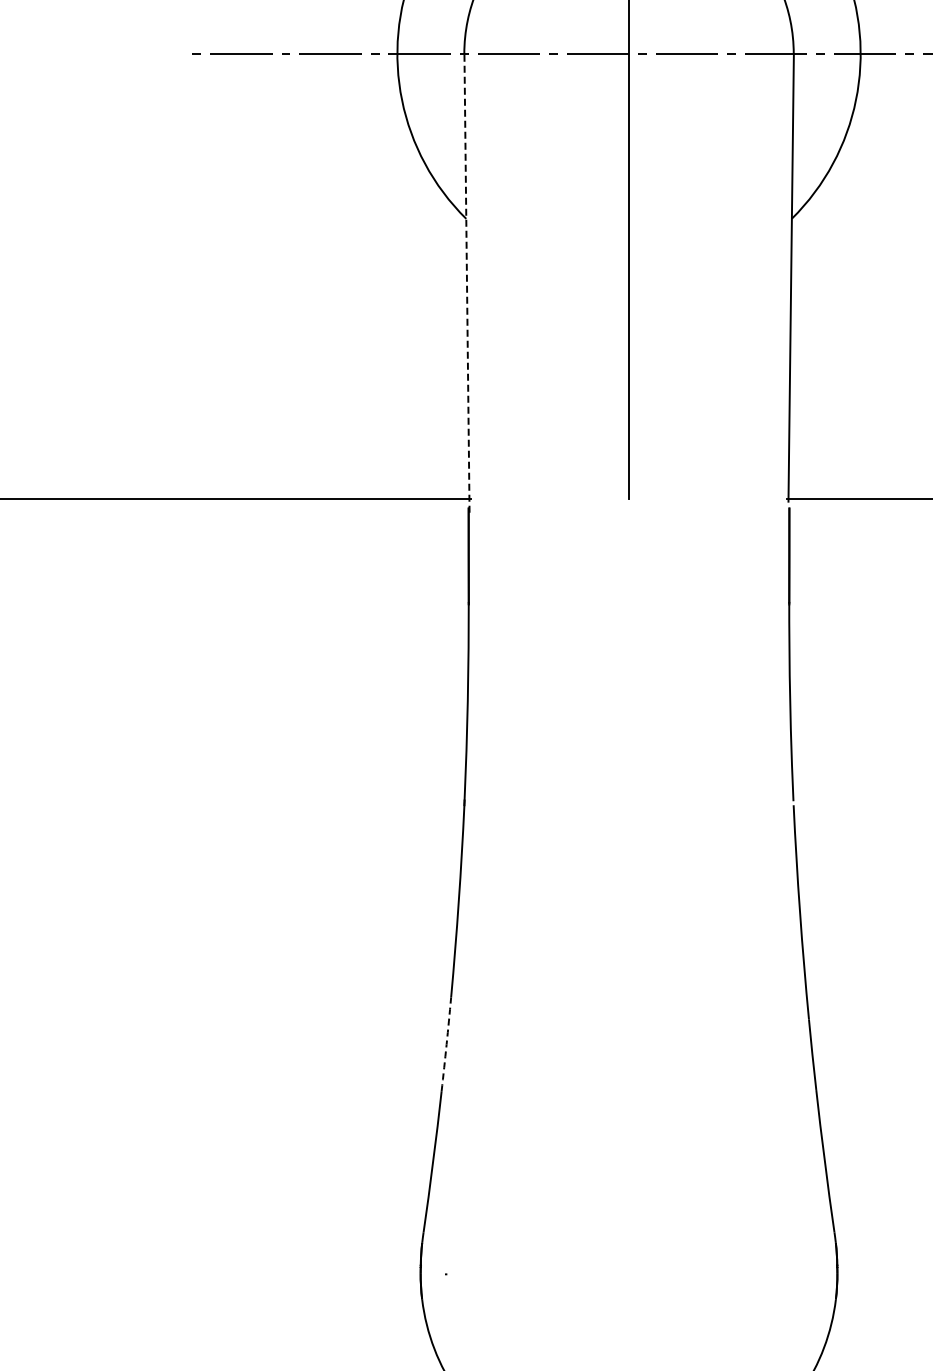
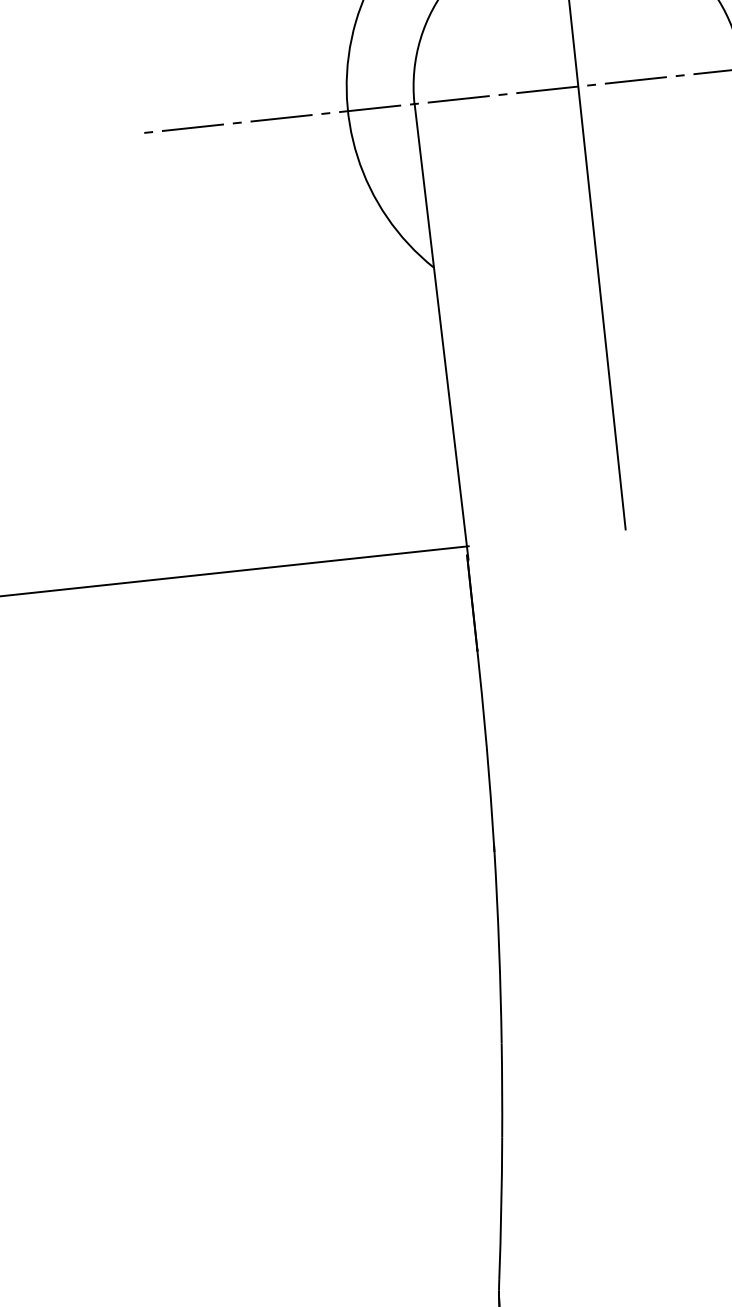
line: (467, 282) -> (441, 330), dashed -> solid
arc: (446, 1044) -> (502, 1090), dashed -> solid

